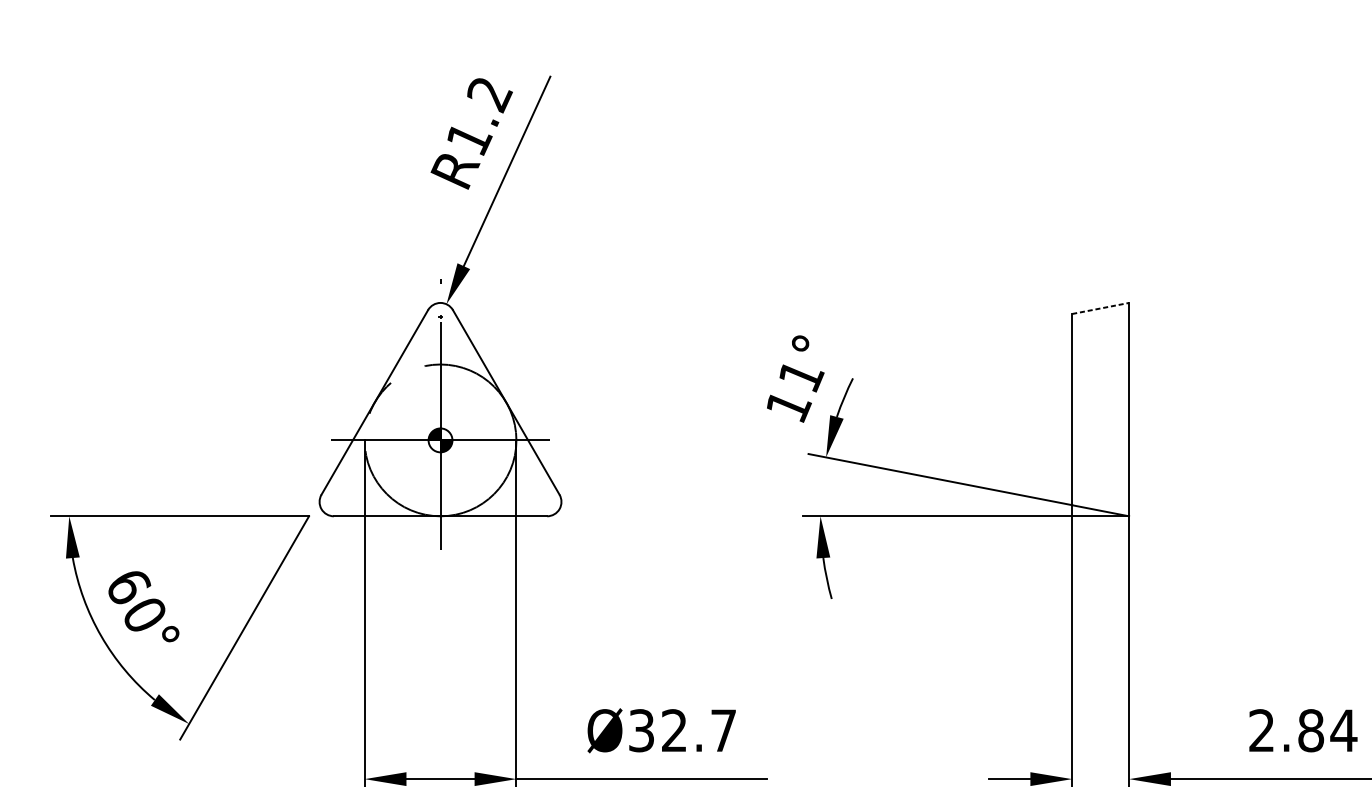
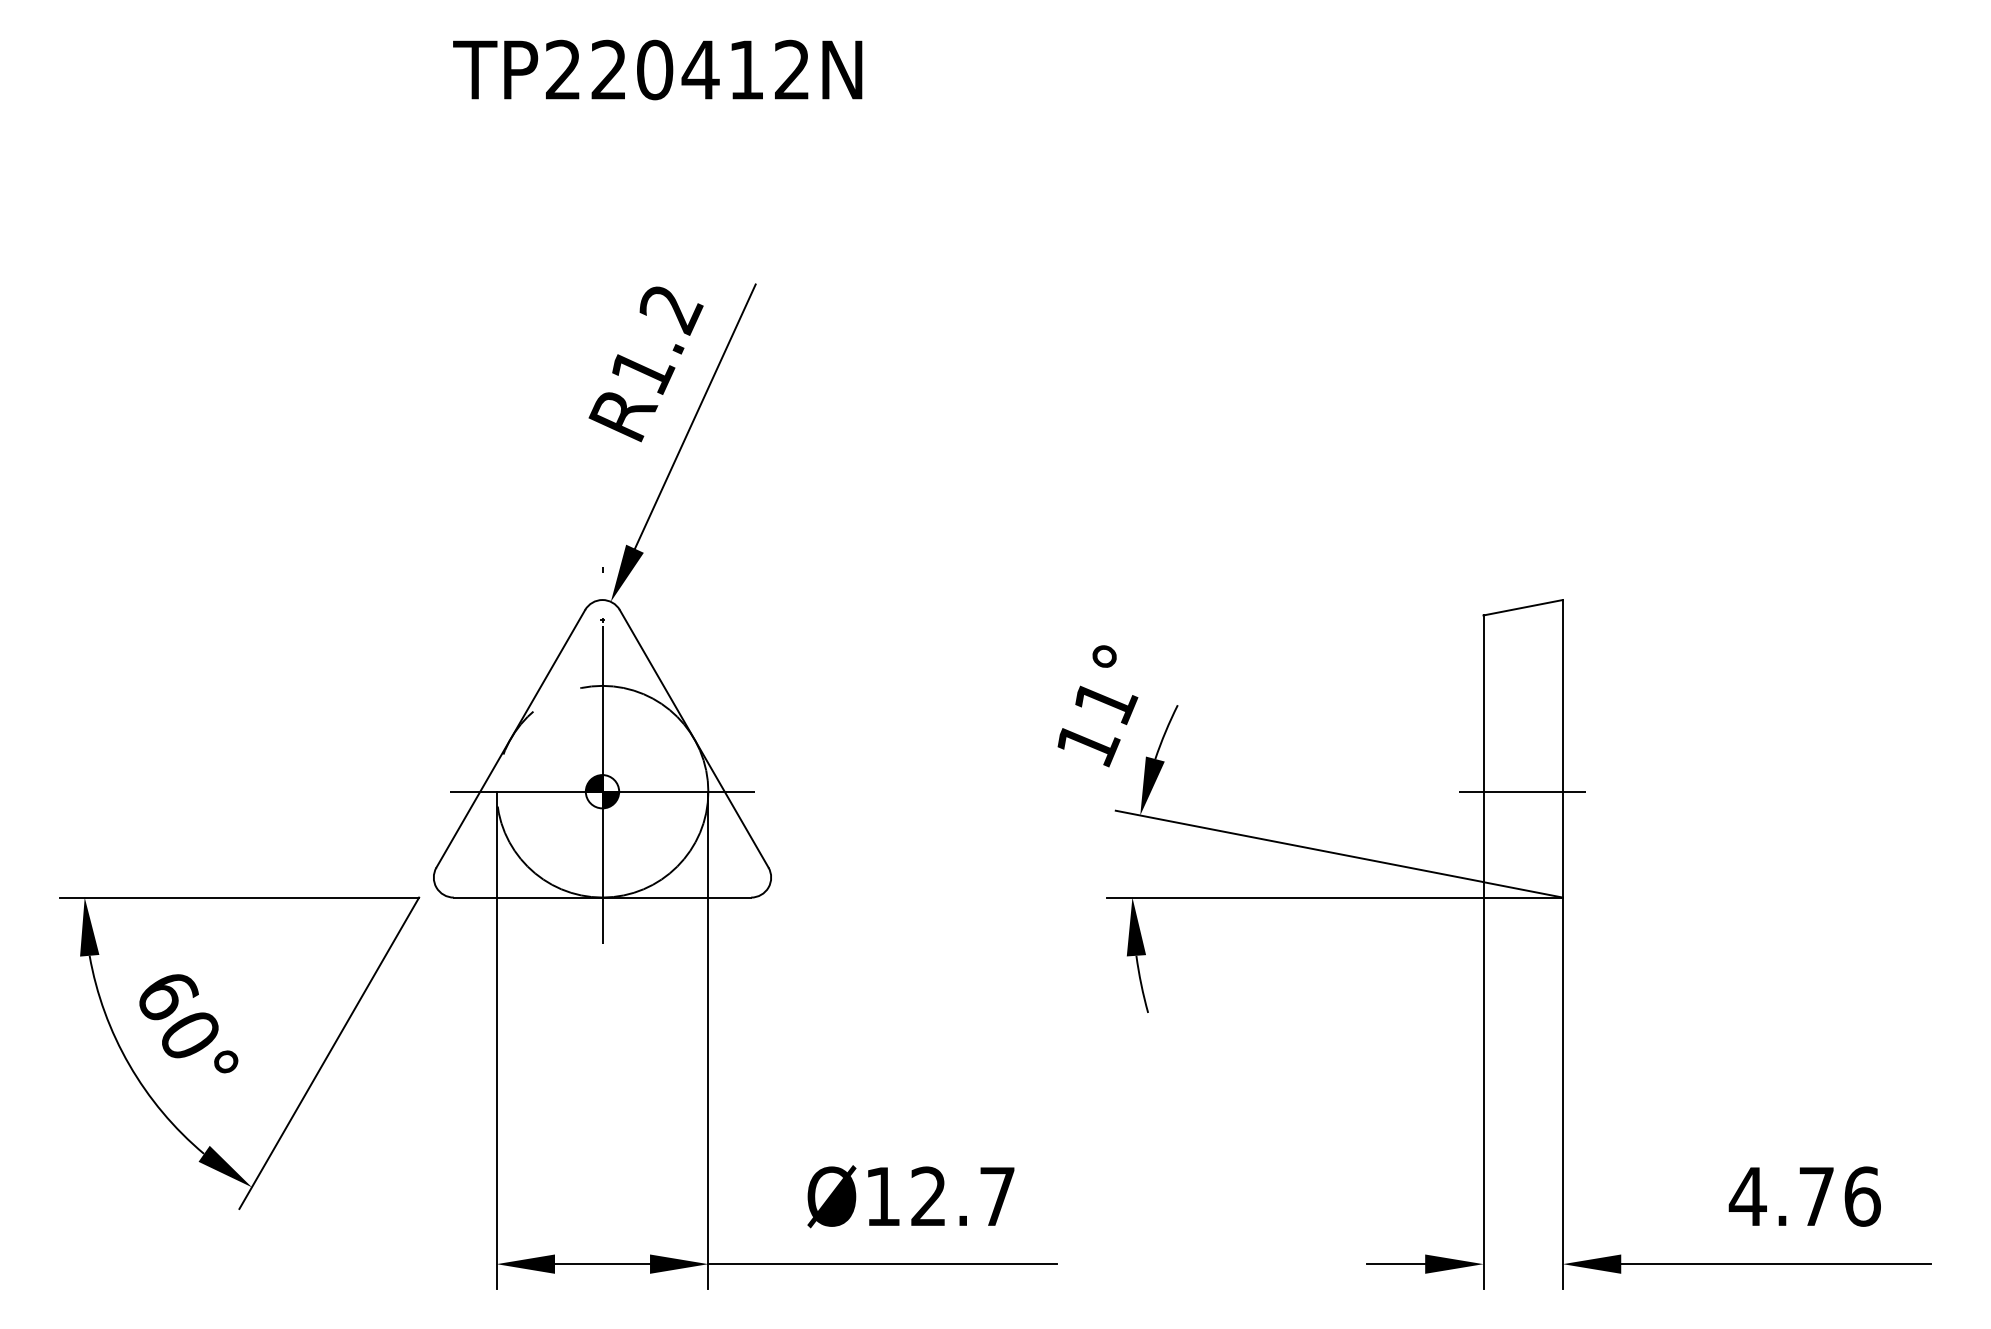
line: (1100, 308) -> (1523, 607), dashed -> solid
line: (1099, 440) -> (1521, 791), added
text: (641, 730) -> (882, 1196), Ø32.7 -> Ø12.7
text: (1302, 730) -> (1804, 1196), 2.84 -> 4.76

